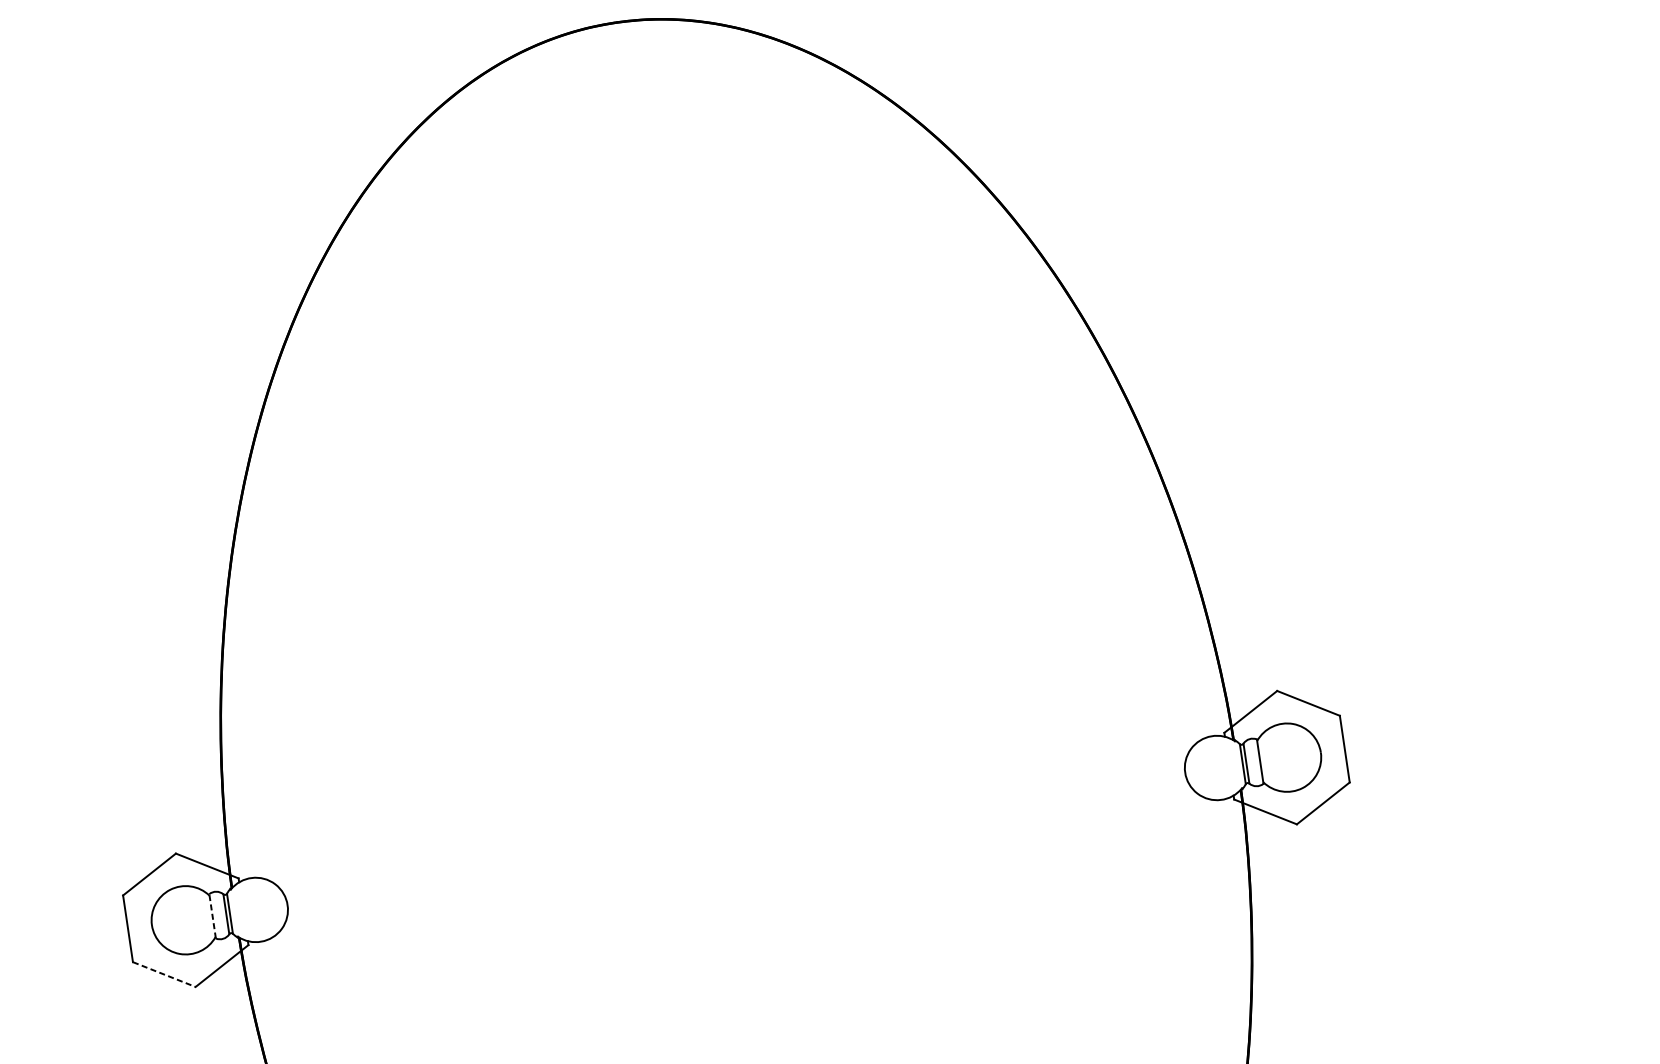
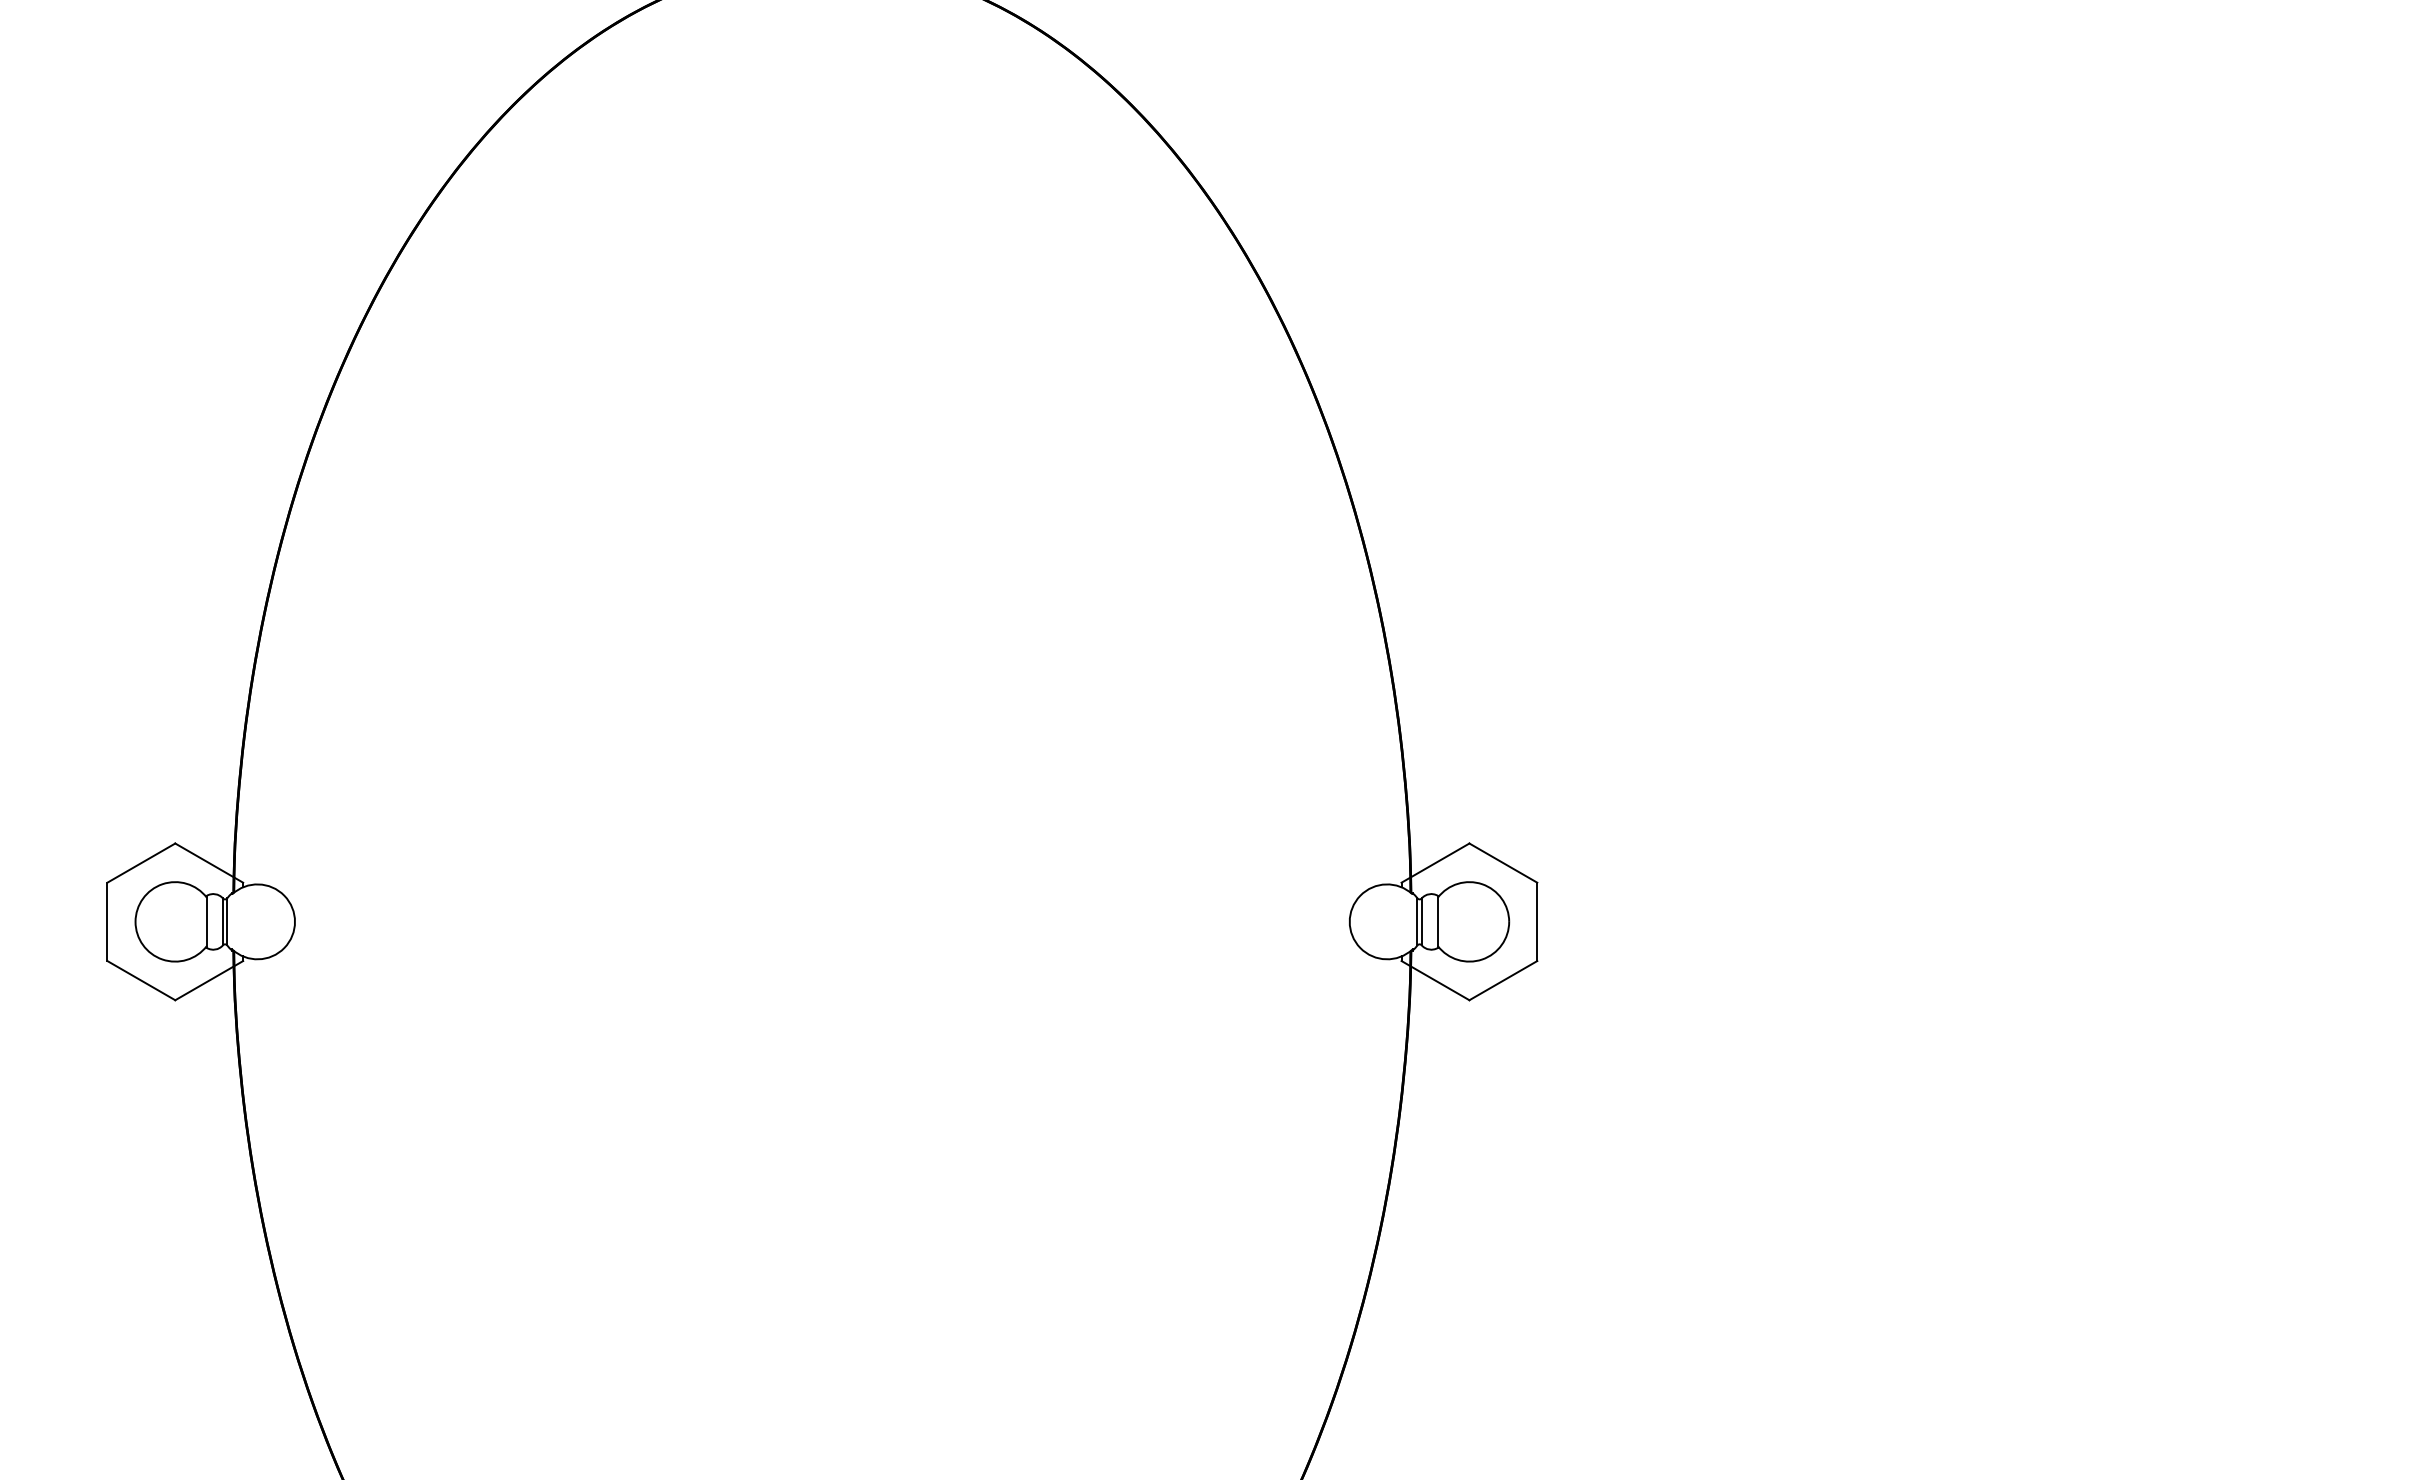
line: (212, 916) -> (206, 921), dashed -> solid
line: (164, 974) -> (141, 980), dashed -> solid

